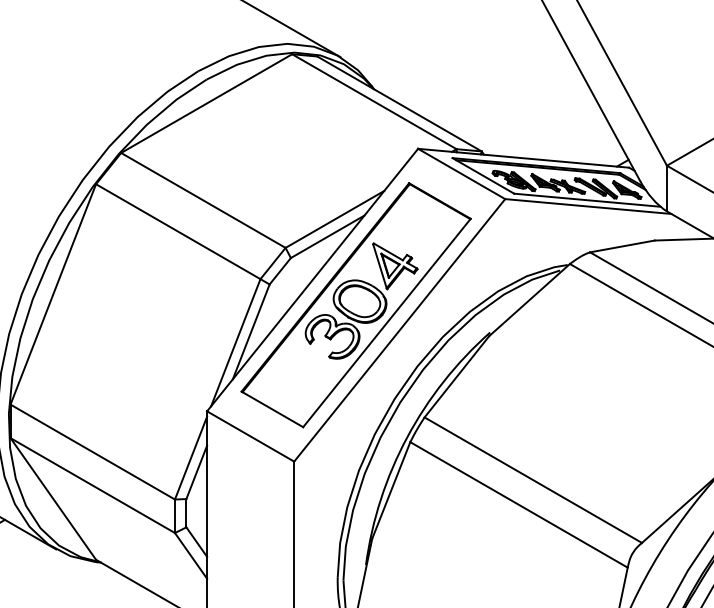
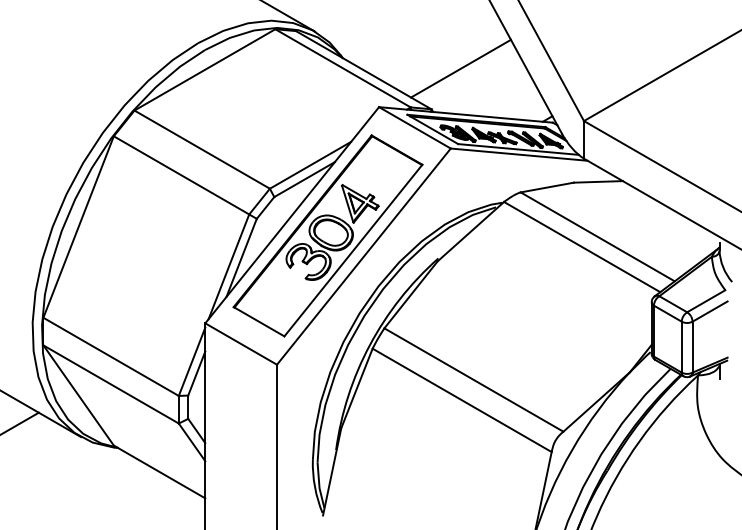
line: (517, 101) -> (460, 68), added

